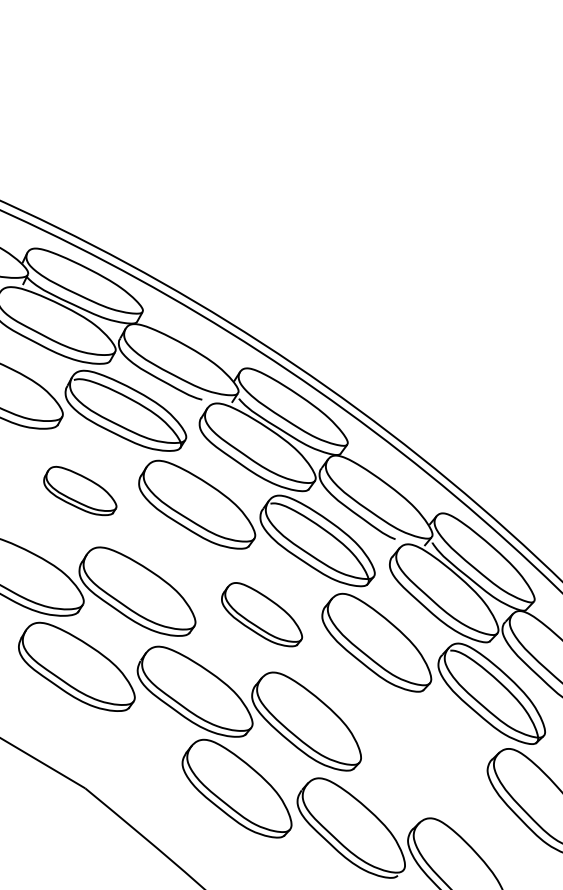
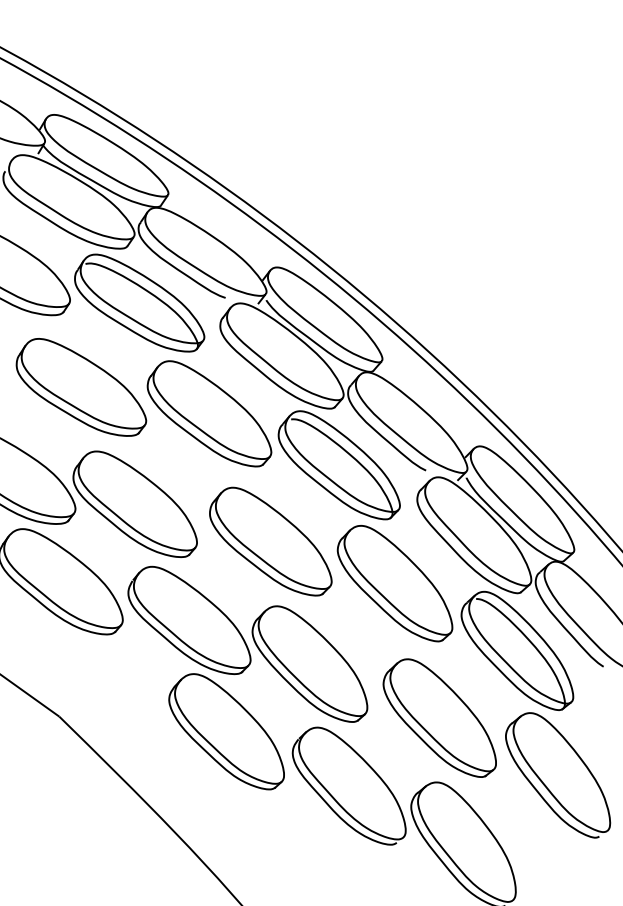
part: (80, 490) -> (82, 386), size x1.67
part: (261, 614) -> (270, 541), size x1.43
part: (426, 760) -> (439, 718), added

